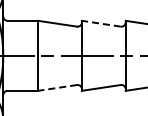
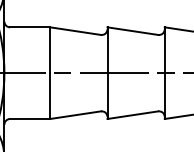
line: (101, 23) -> (133, 30), dashed -> solid
line: (57, 87) -> (75, 114), dashed -> solid

